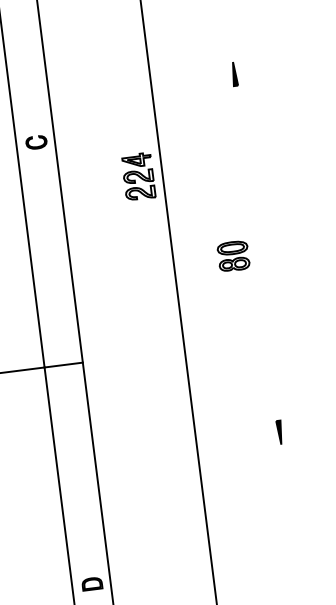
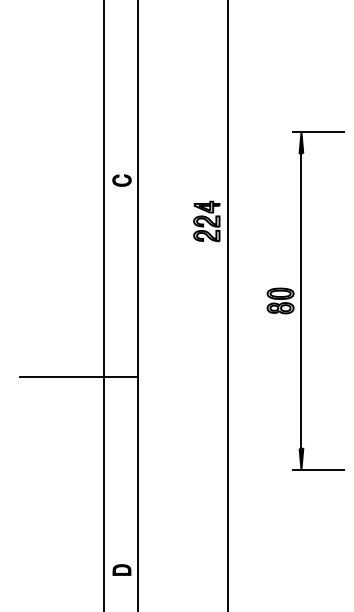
line: (252, 59) -> (318, 132), added
line: (257, 252) -> (301, 300), added
line: (300, 441) -> (318, 469), added

